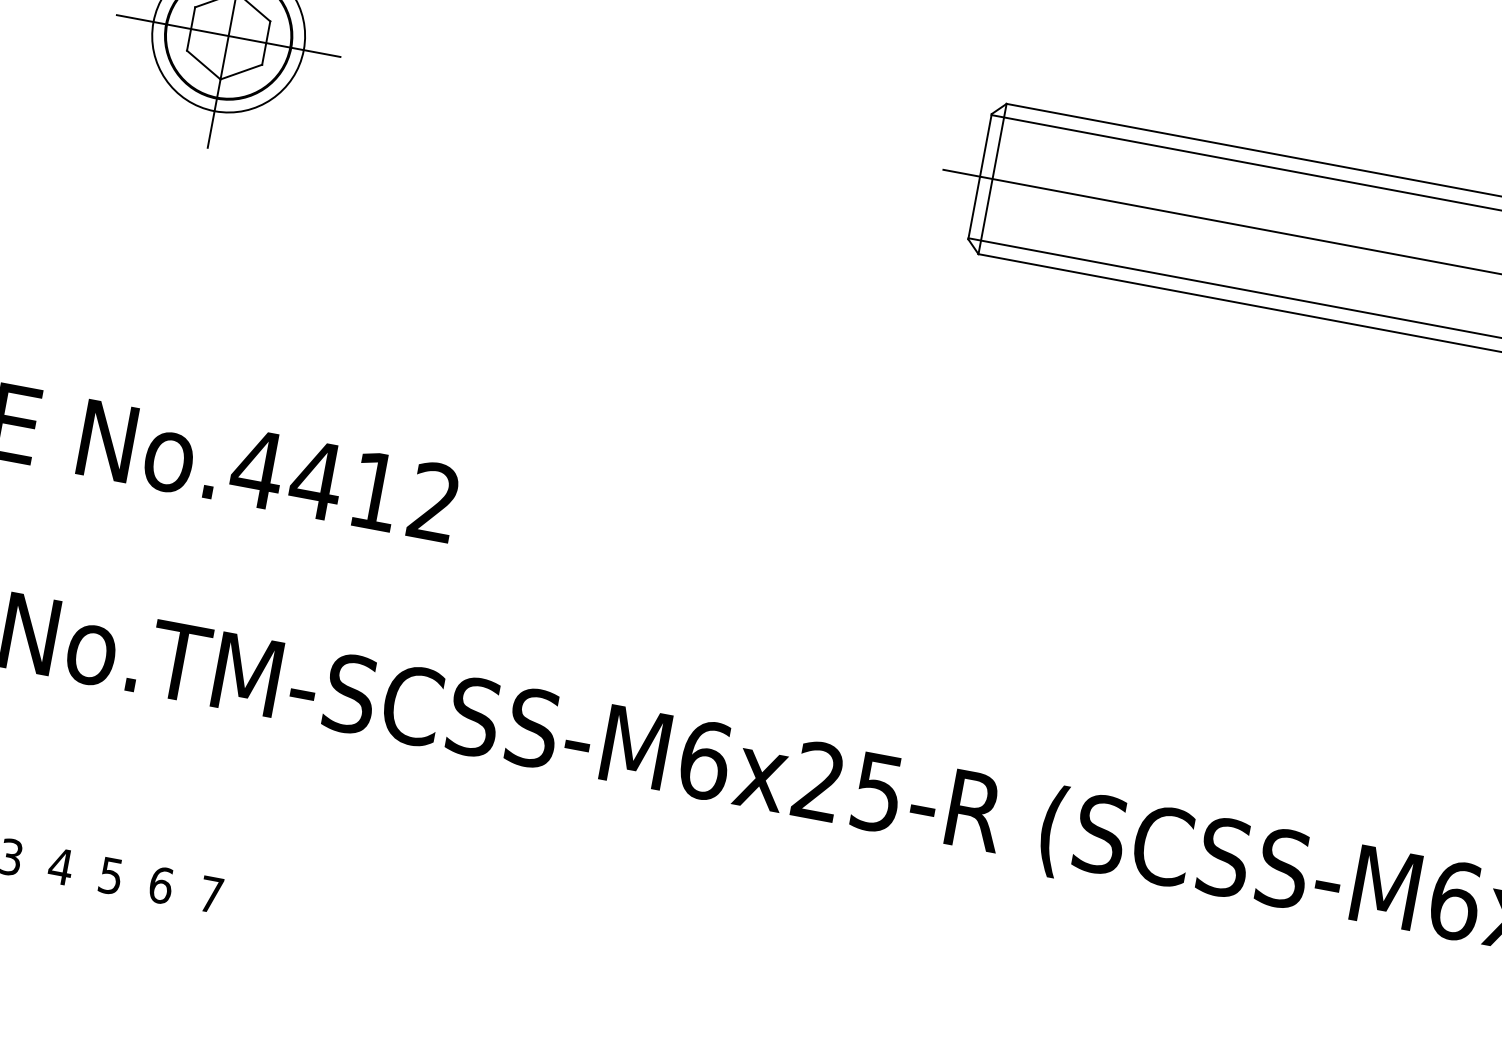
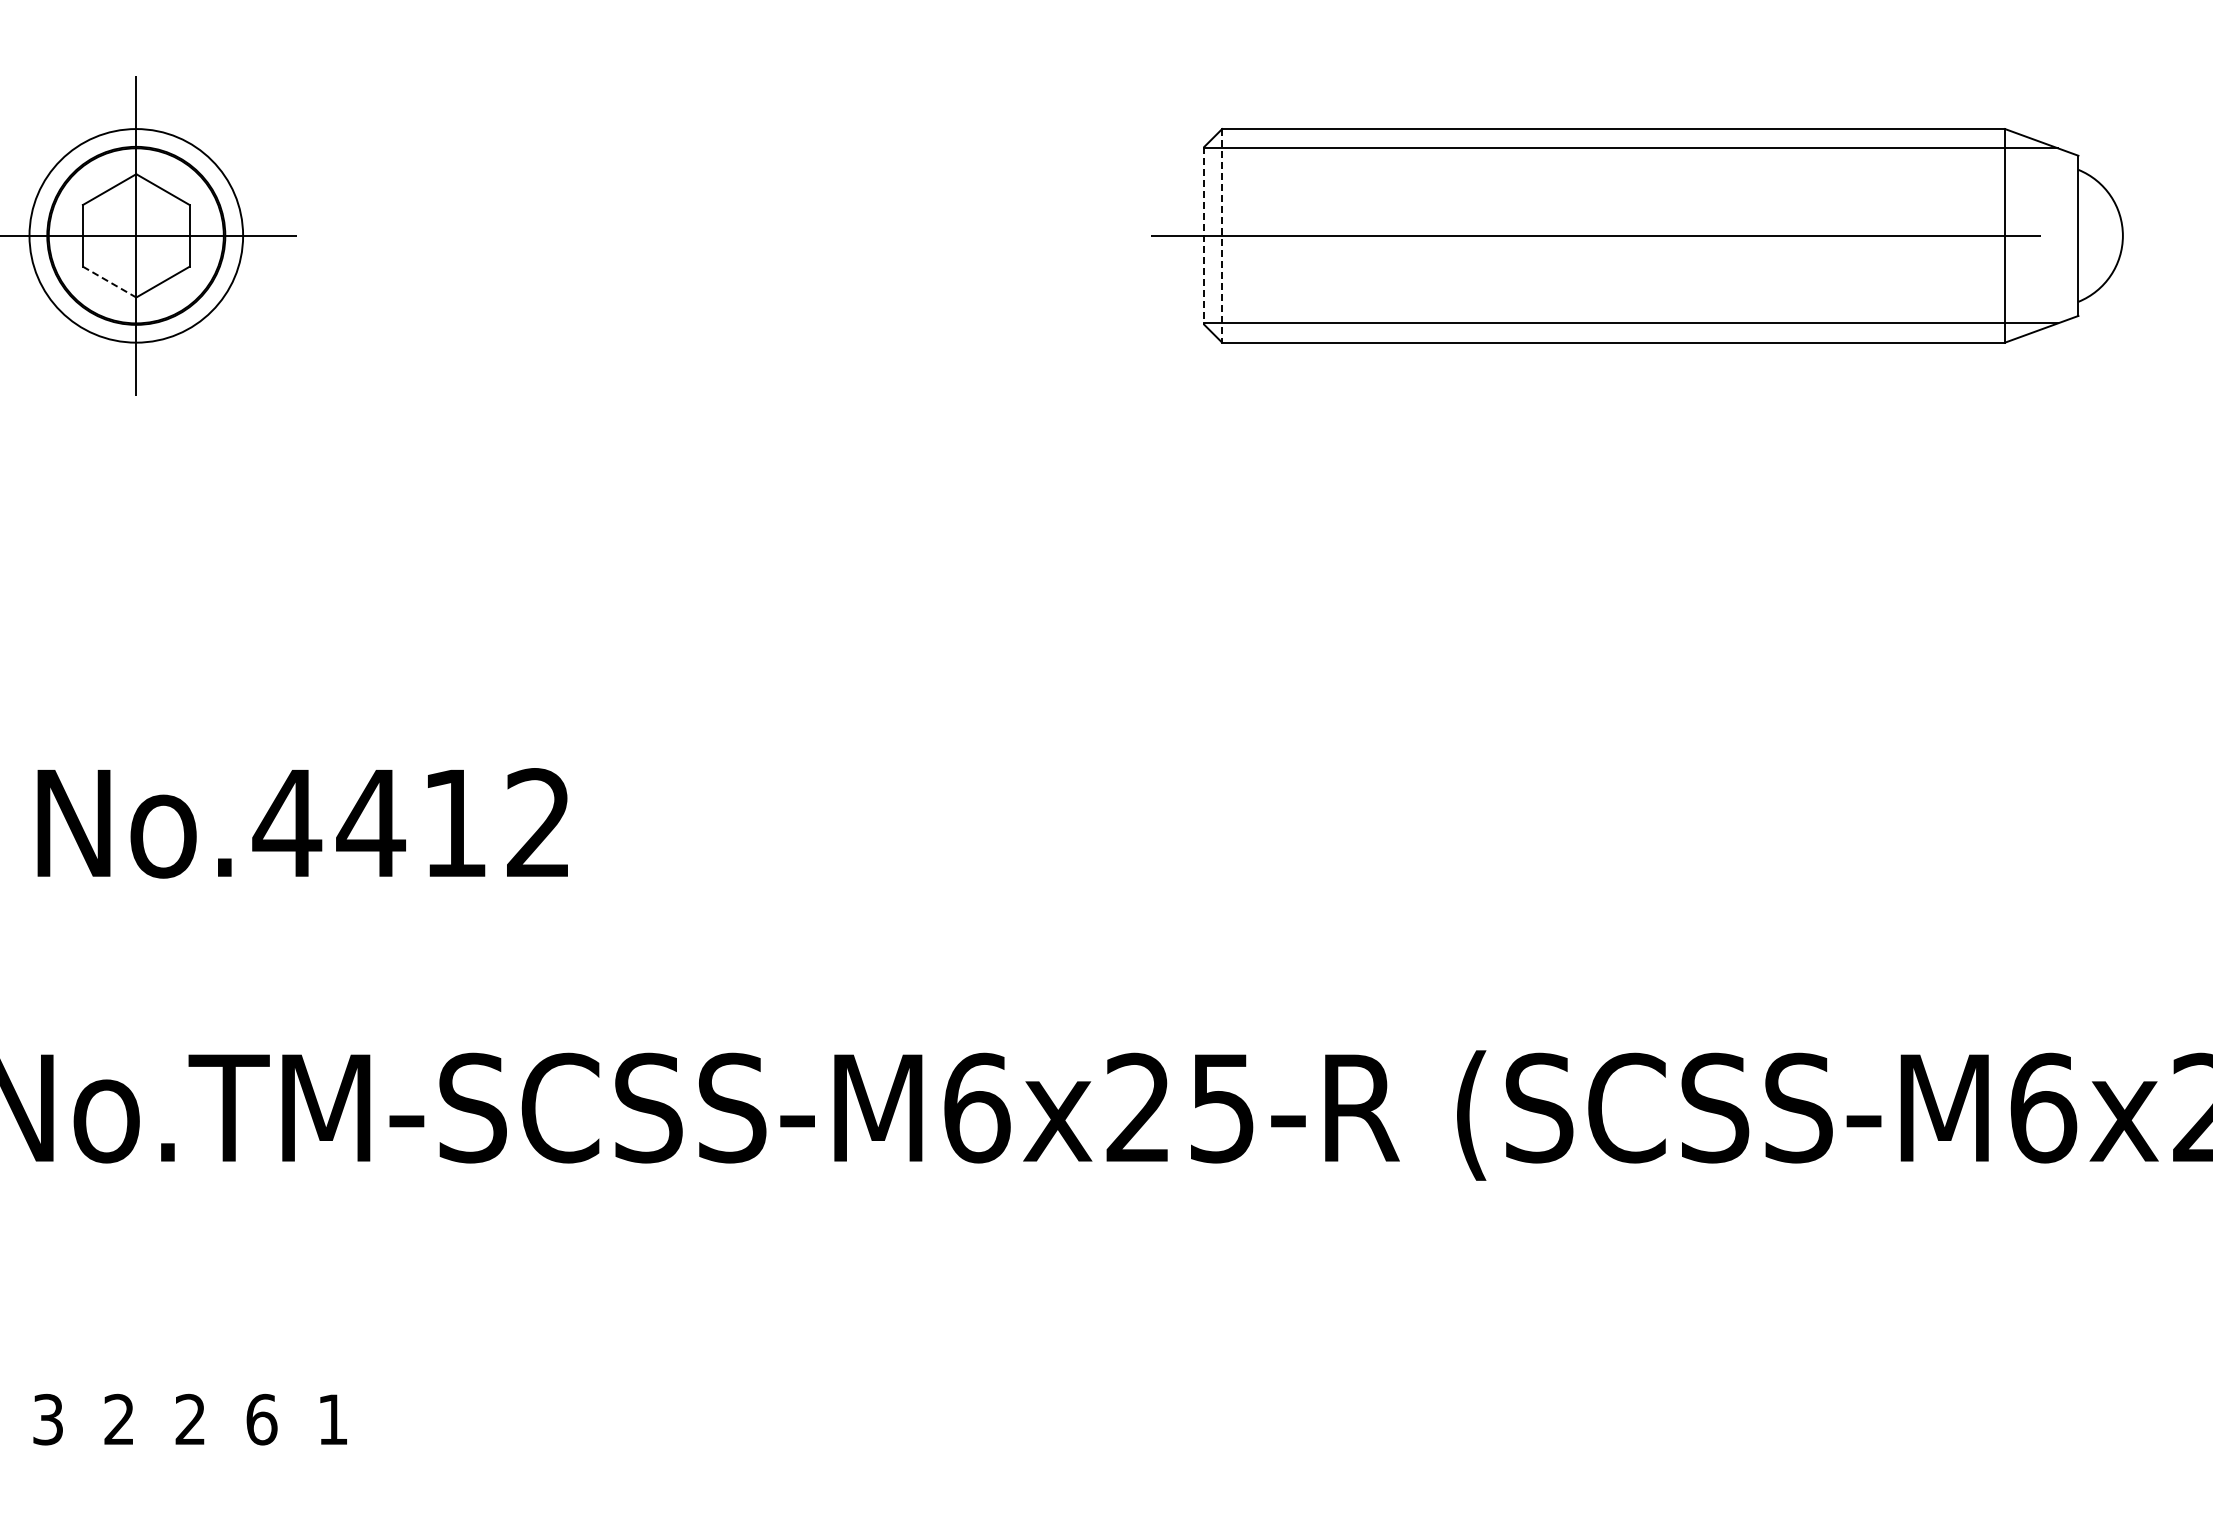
line: (203, 65) -> (109, 282), solid -> dashed
line: (980, 177) -> (1204, 236), solid -> dashed
line: (992, 178) -> (1222, 235), solid -> dashed
text: (61, 865) -> (119, 1418), 4 -> 2
text: (110, 875) -> (189, 1419), 5 -> 2
text: (210, 894) -> (332, 1419), 7 -> 1

